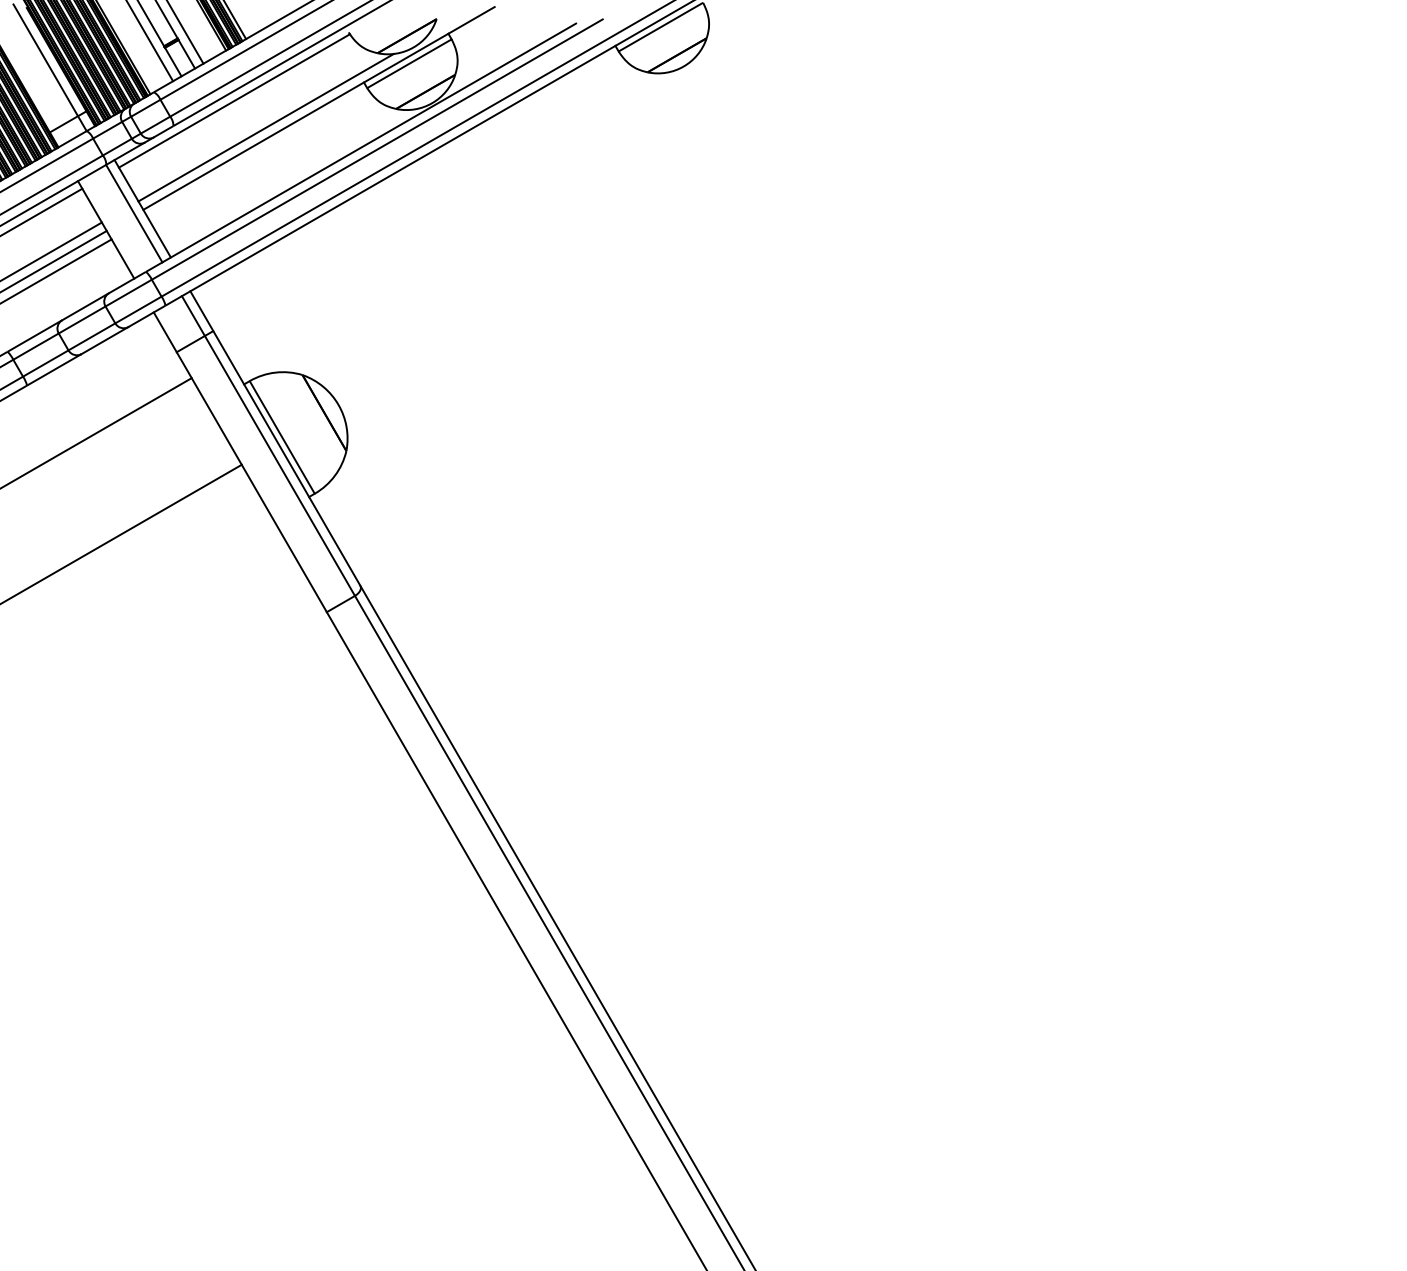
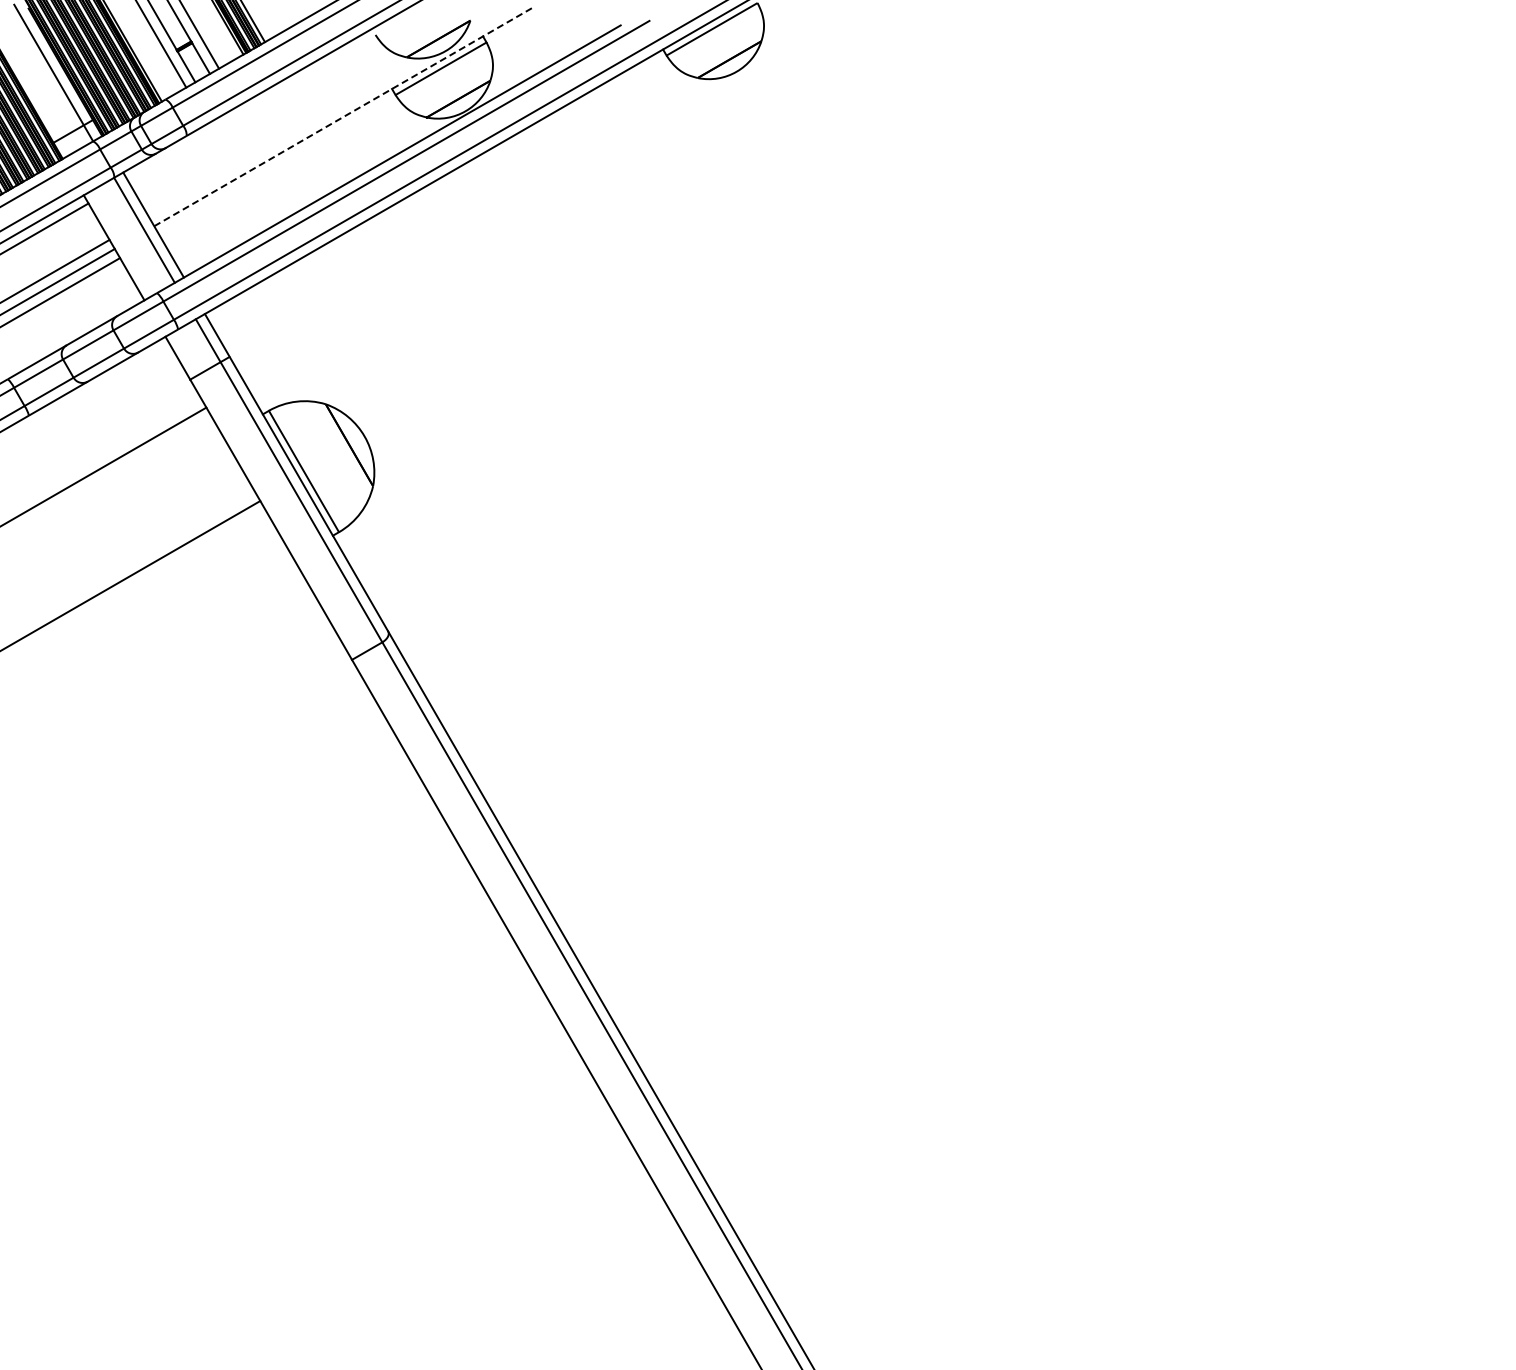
line: (234, 100) -> (252, 108), removed
line: (318, 108) -> (343, 116), solid -> dashed
line: (266, 127) -> (286, 137), removed

